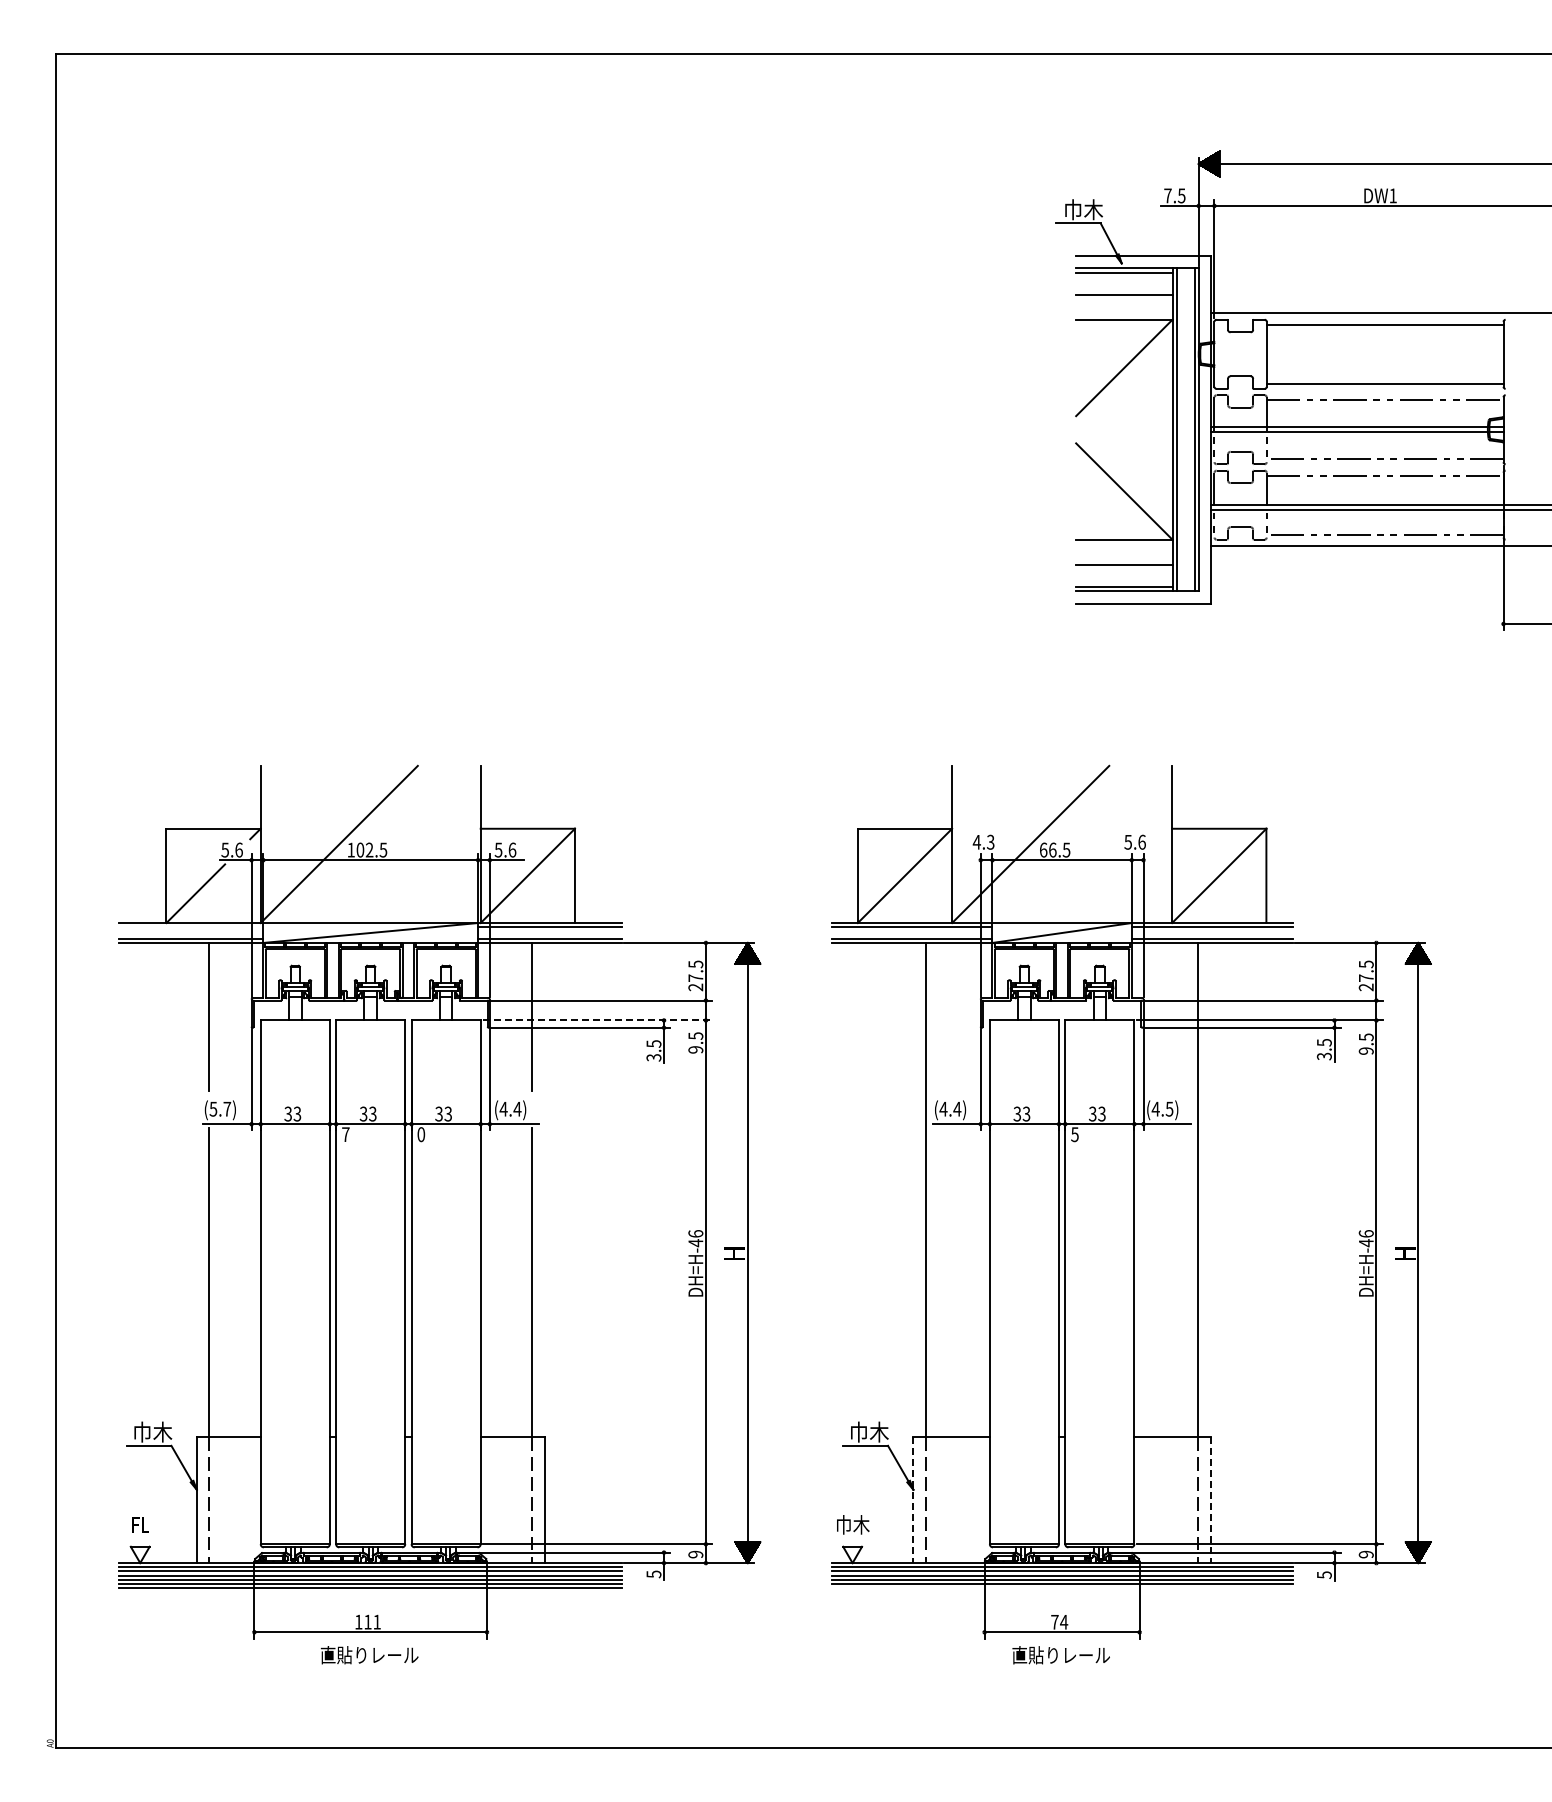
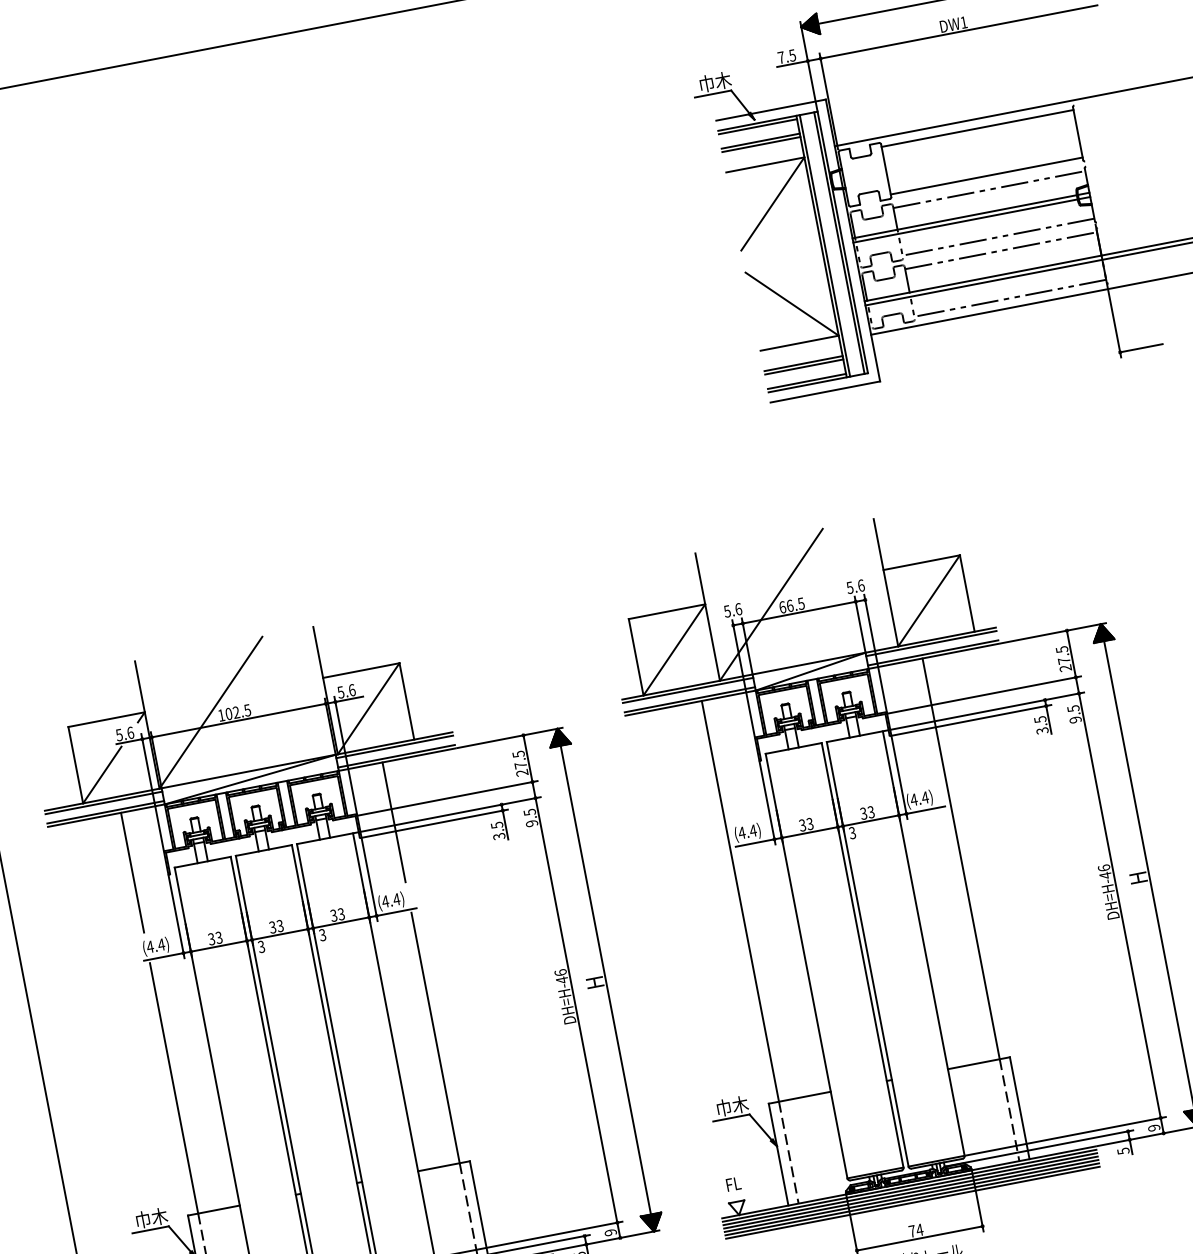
line: (1124, 290) -> (760, 141), added
line: (1124, 569) -> (804, 367), added
text: (983, 841) -> (732, 609), 4.3 -> 5.6
line: (191, 927) -> (104, 803), added
line: (597, 1020) -> (447, 815), dashed -> solid
text: (220, 1108) -> (155, 945), (5.7) -> (4.4)
text: (1169, 1108) -> (925, 797), (4.5) -> (4.4)
text: (345, 1134) -> (261, 946), 7 -> 3
text: (421, 1134) -> (322, 934), 0 -> 3
text: (1074, 1134) -> (852, 833), 5 -> 3
line: (913, 1500) -> (778, 1154), dashed -> solid
line: (1210, 1500) -> (1019, 1108), dashed -> solid
text: (853, 1524) -> (733, 1183), 巾木 -> FL
line: (1061, 1588) -> (912, 1203), added

